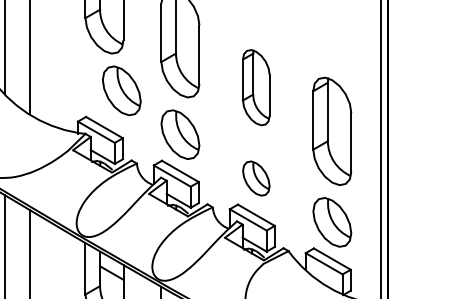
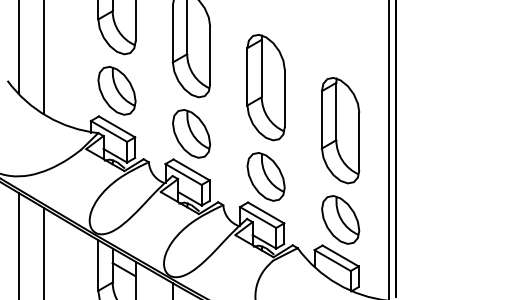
part: (255, 87) -> (265, 87), size x1.43
part: (121, 90) -> (116, 90), moved
part: (255, 178) -> (265, 176), size x1.43

